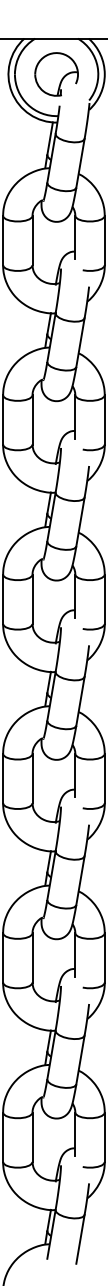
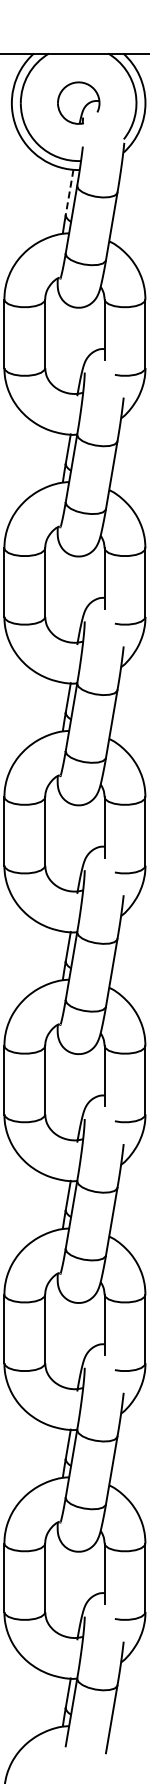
part: (56, 73) -> (78, 102), size x0.7
line: (50, 139) -> (69, 193), solid -> dashed

